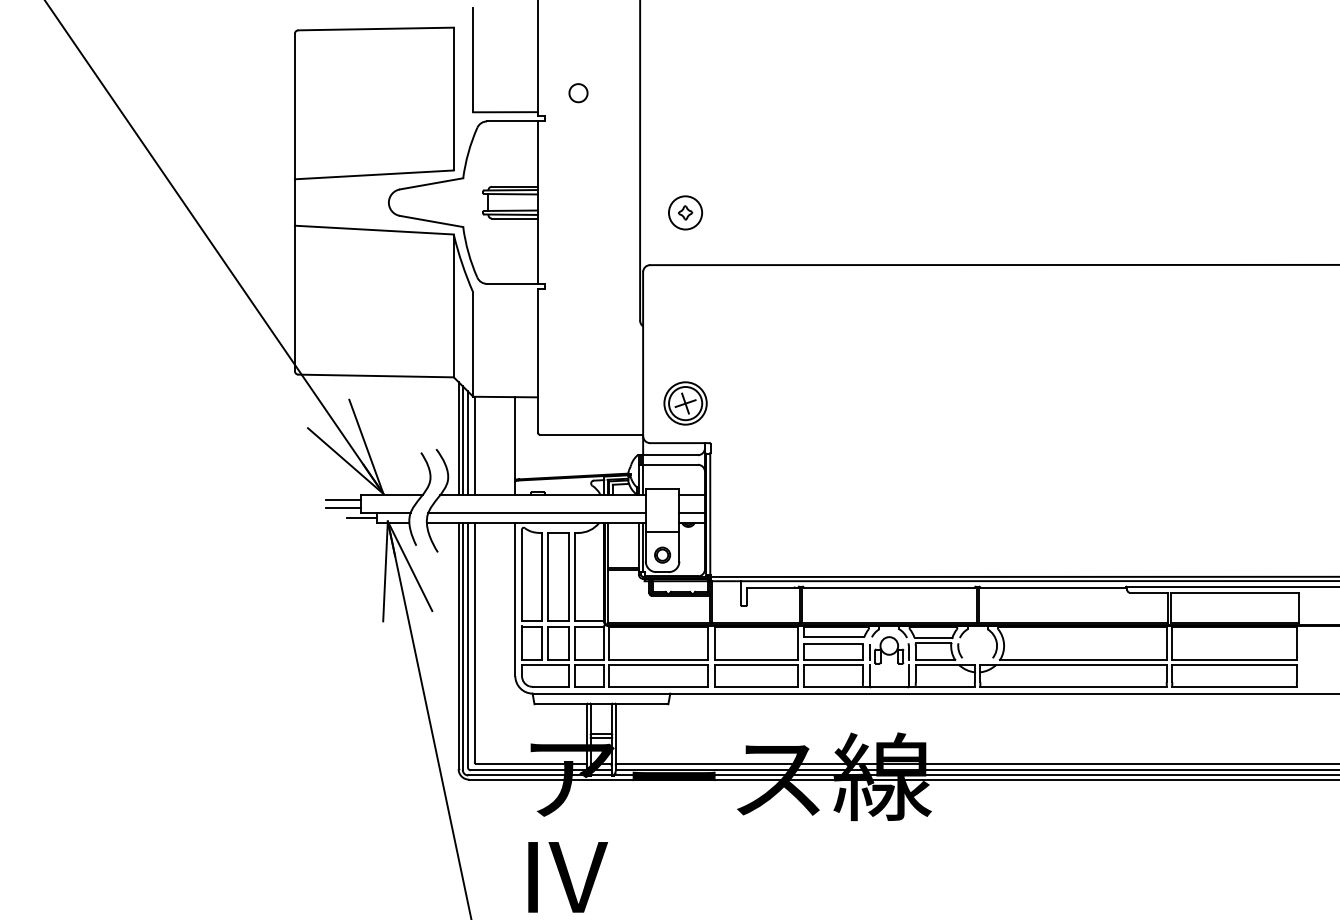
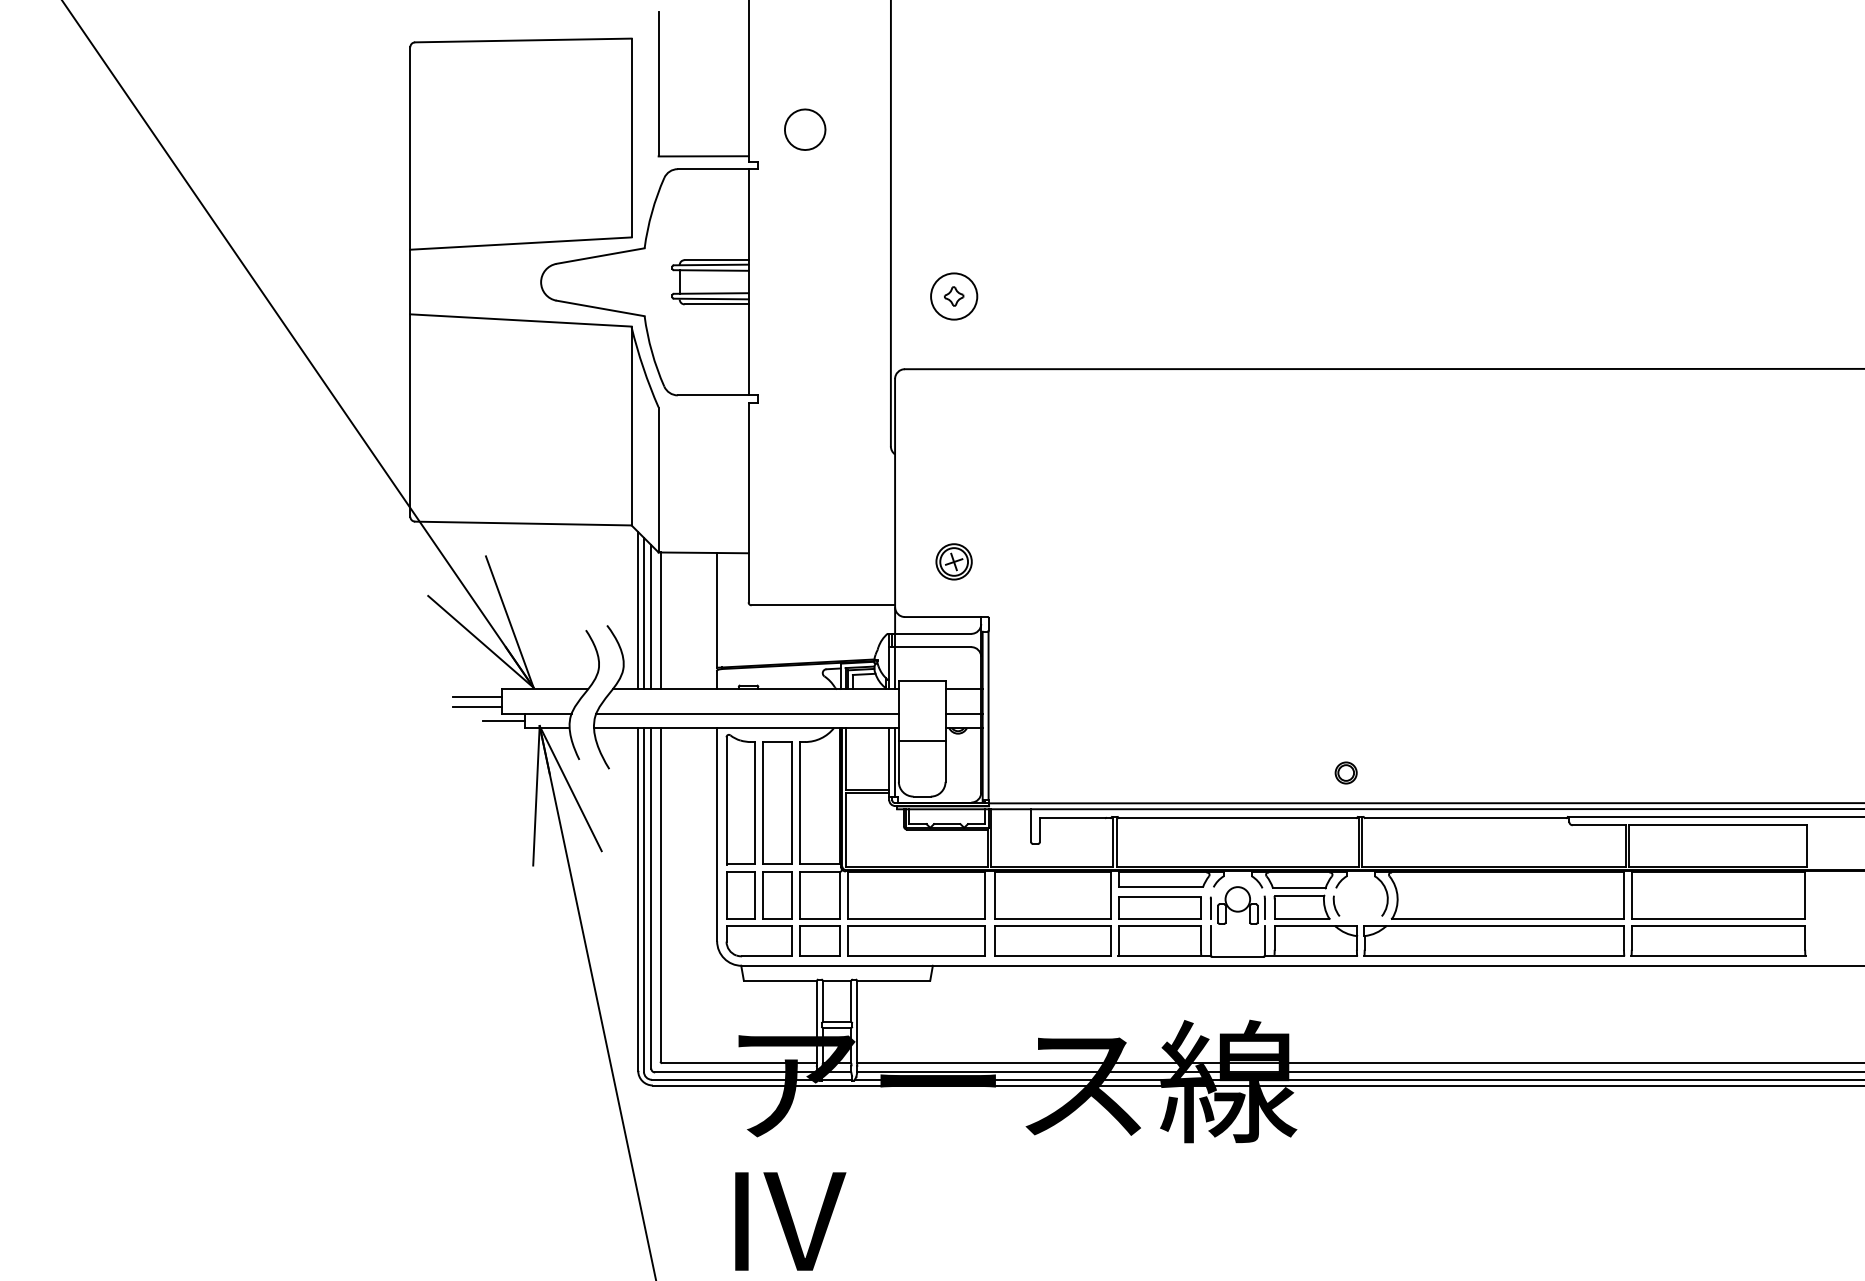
part: (578, 92) -> (804, 129), size x1.6
part: (685, 403) -> (953, 561), size x0.6
part: (662, 554) -> (1345, 772), moved

